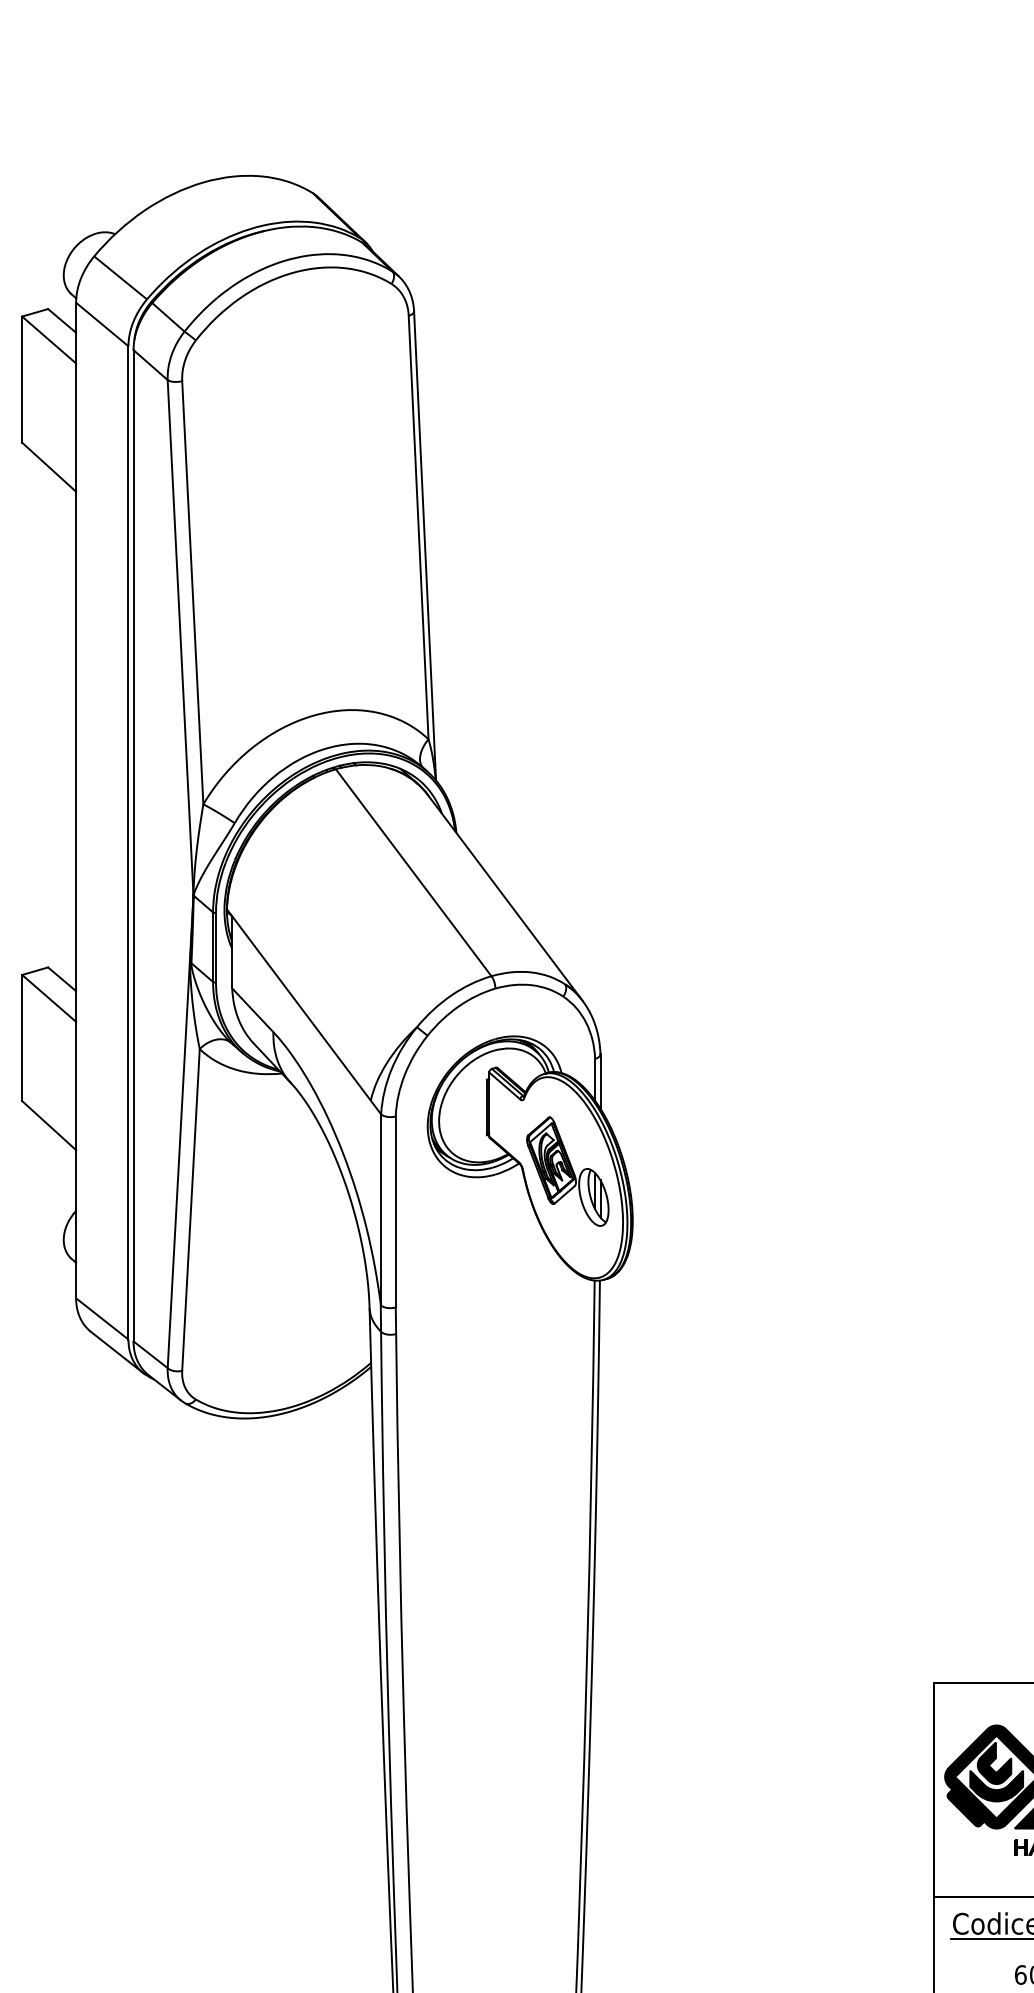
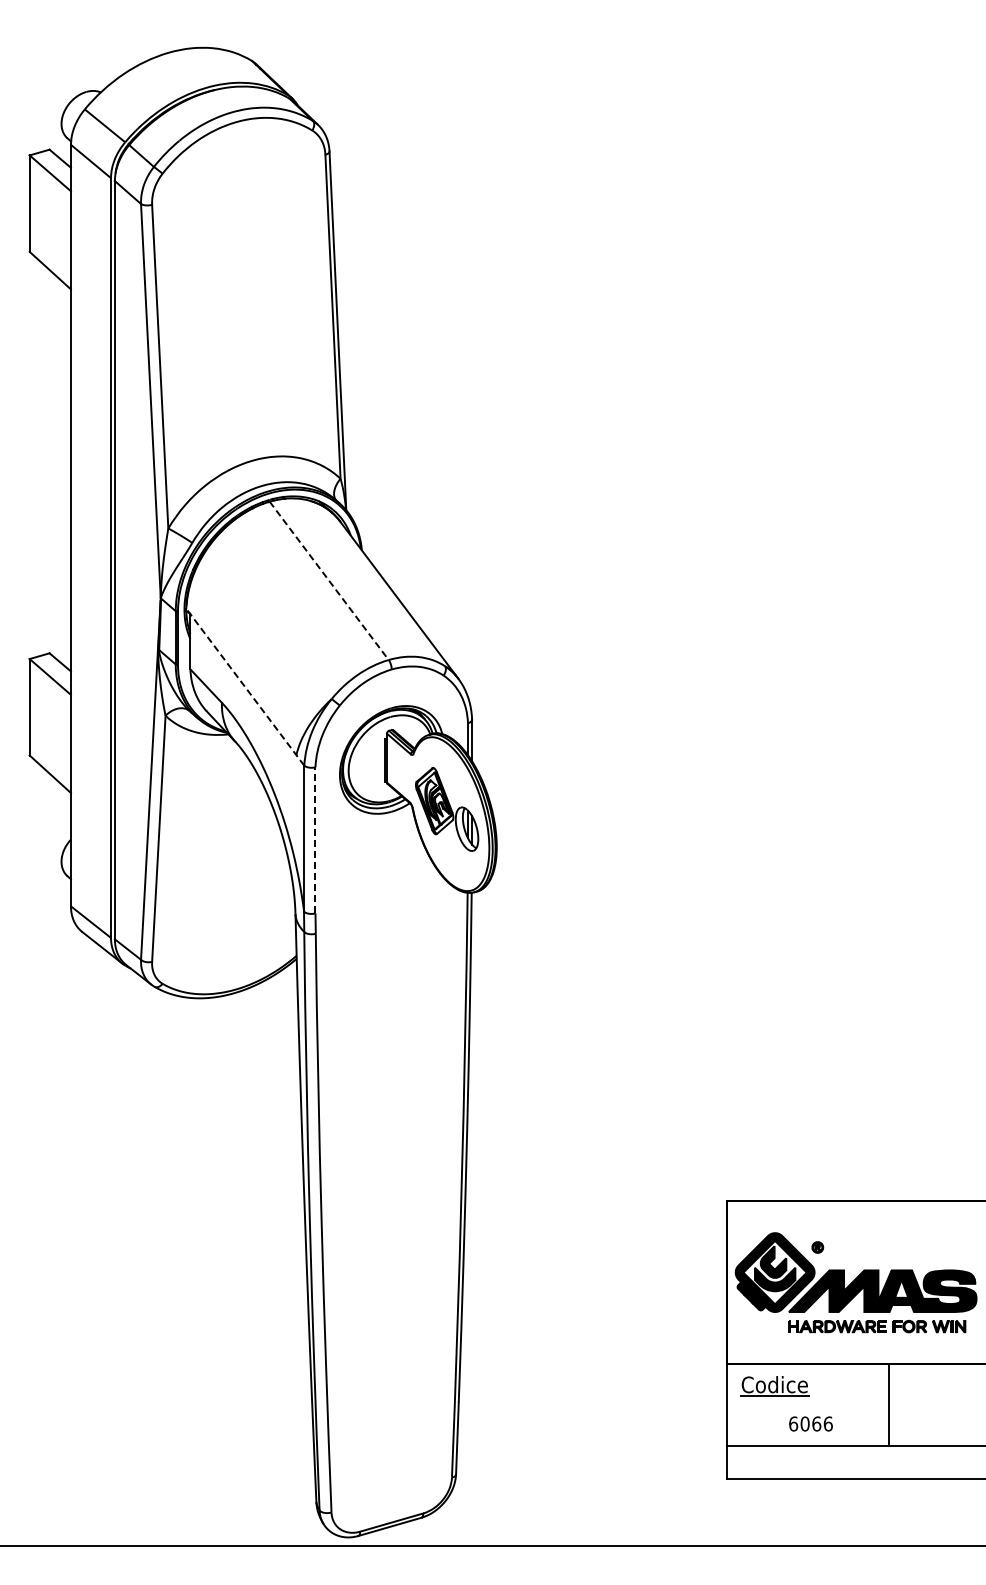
line: (414, 873) -> (329, 581), solid -> dashed
line: (304, 1010) -> (245, 686), solid -> dashed
line: (395, 1210) -> (315, 839), solid -> dashed

